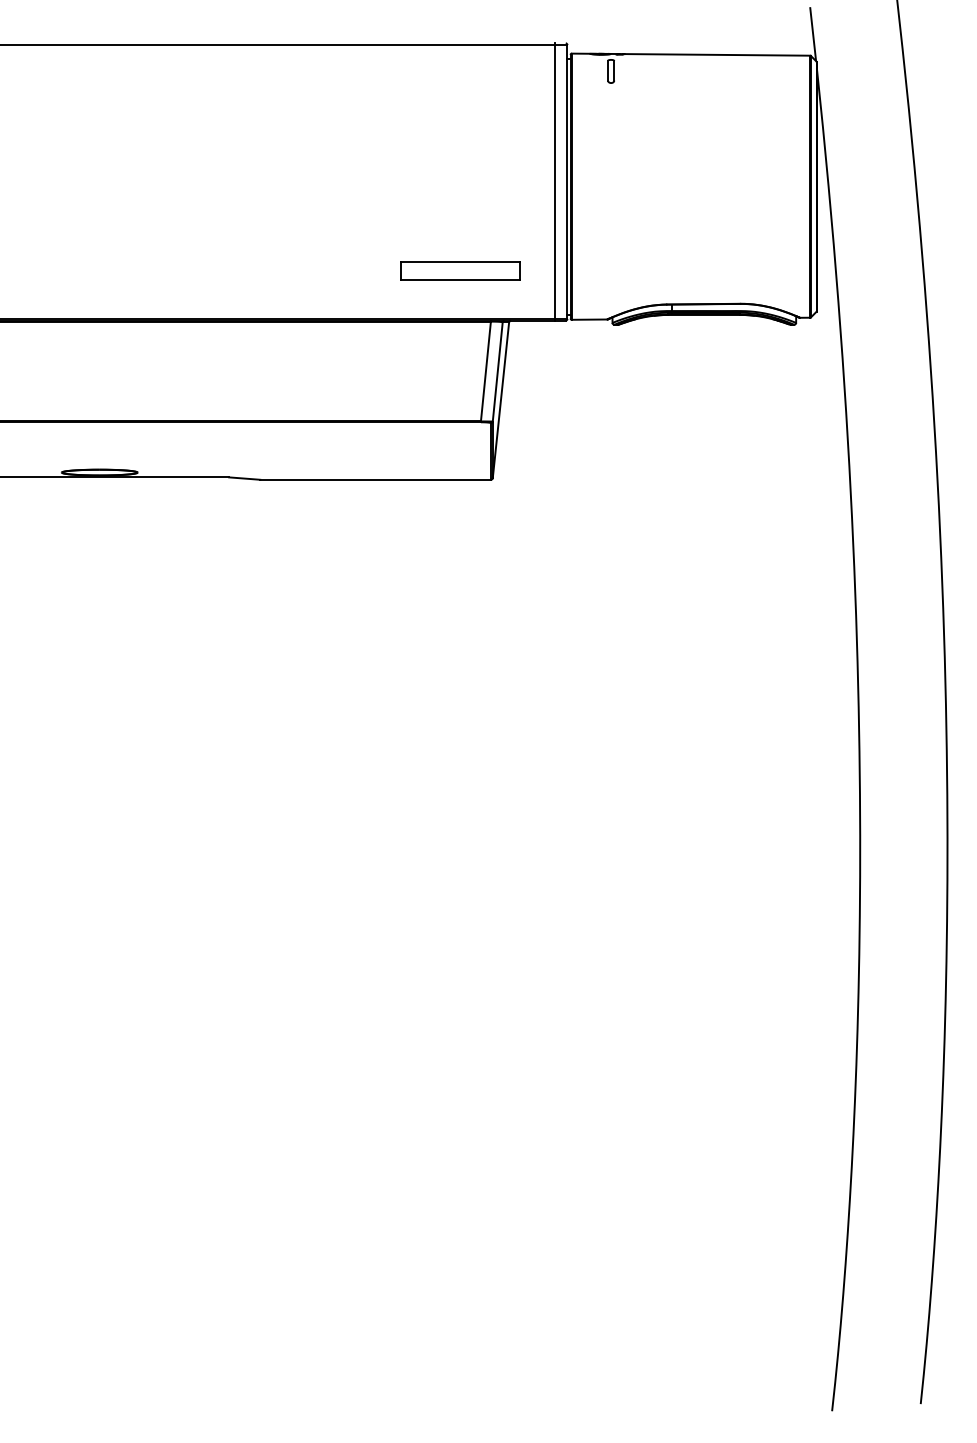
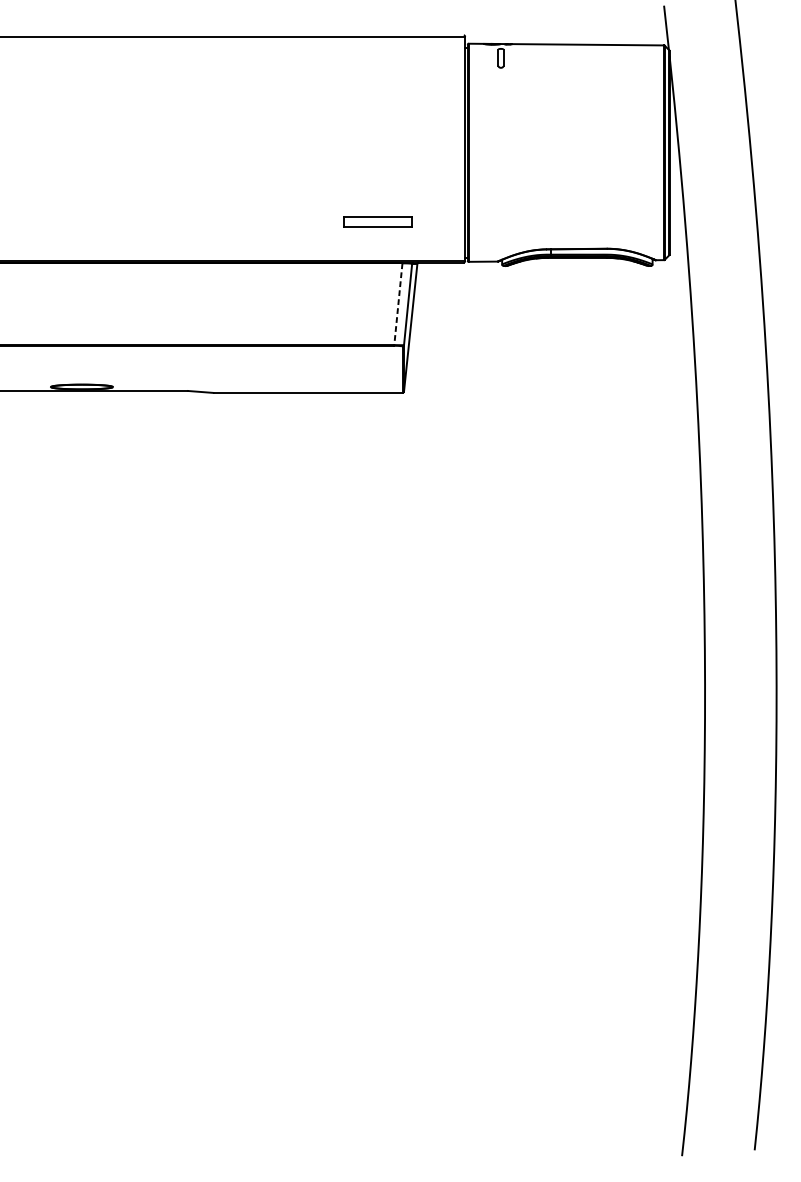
line: (554, 181) -> (454, 148), removed
part: (460, 270) -> (377, 221), size x0.7
line: (485, 372) -> (398, 305), solid -> dashed

